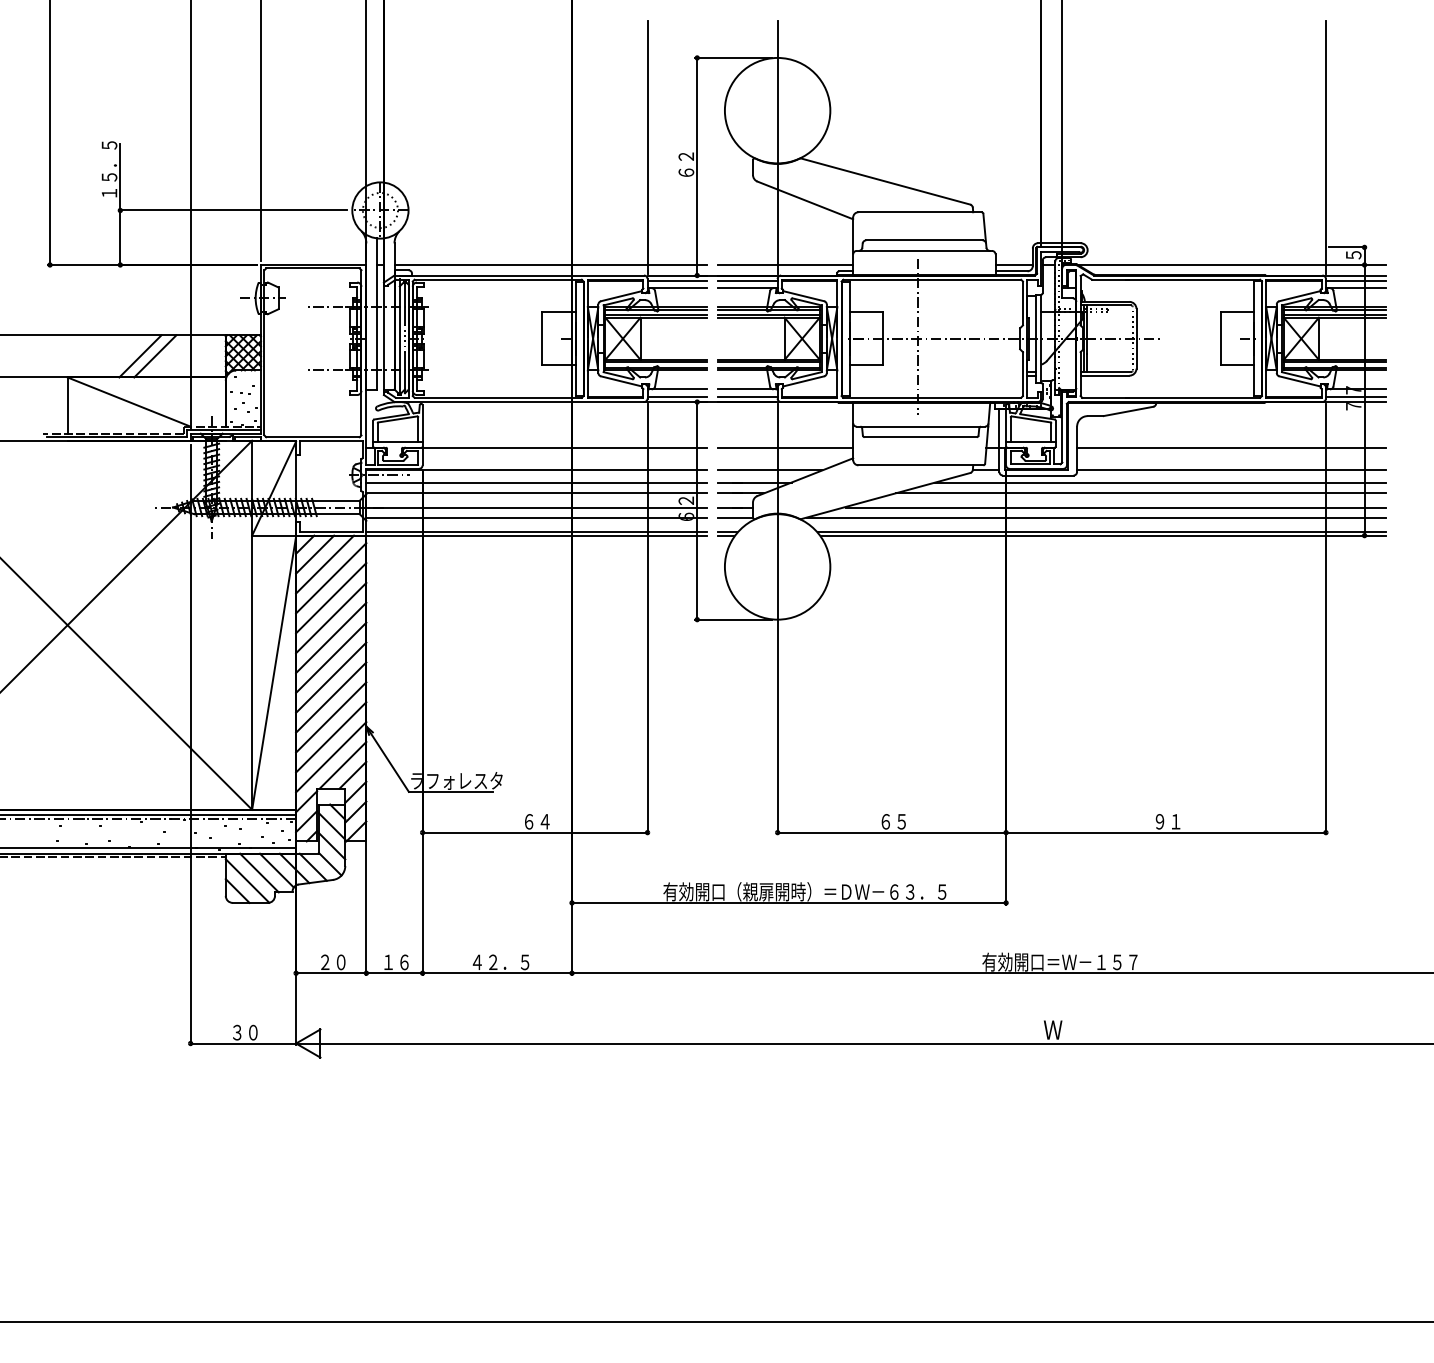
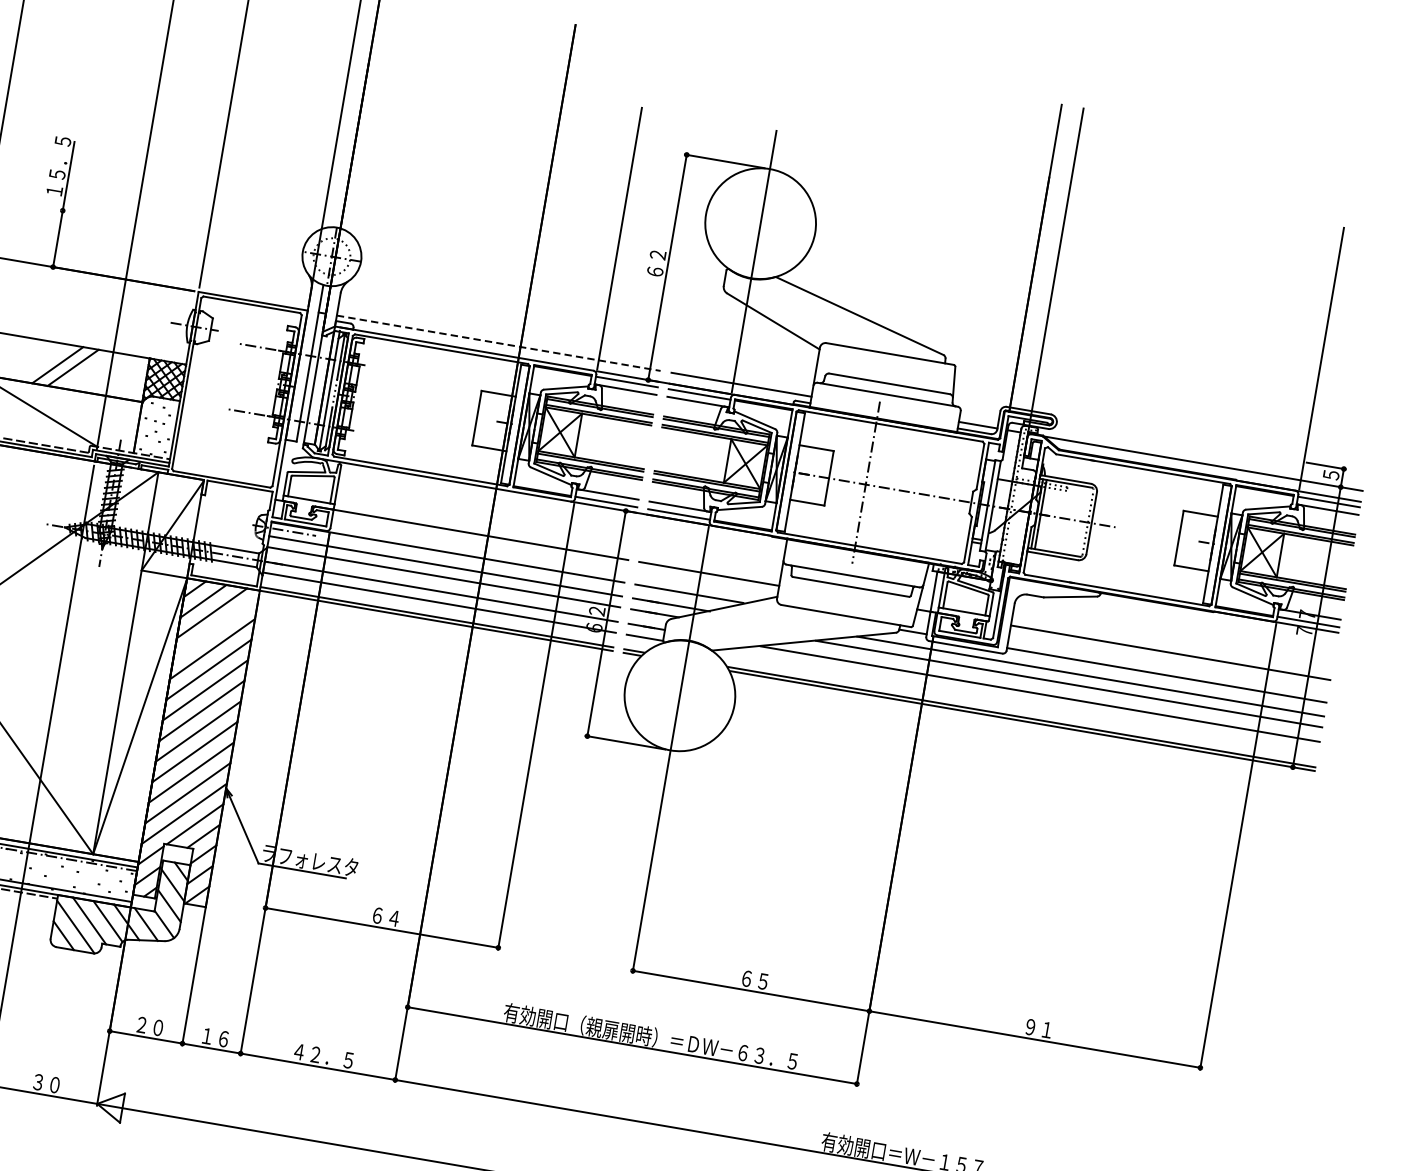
line: (232, 210) -> (178, 230), removed
line: (551, 264) -> (499, 342), solid -> dashed
line: (1096, 518) -> (1018, 702), removed
line: (331, 578) -> (216, 628), removed

